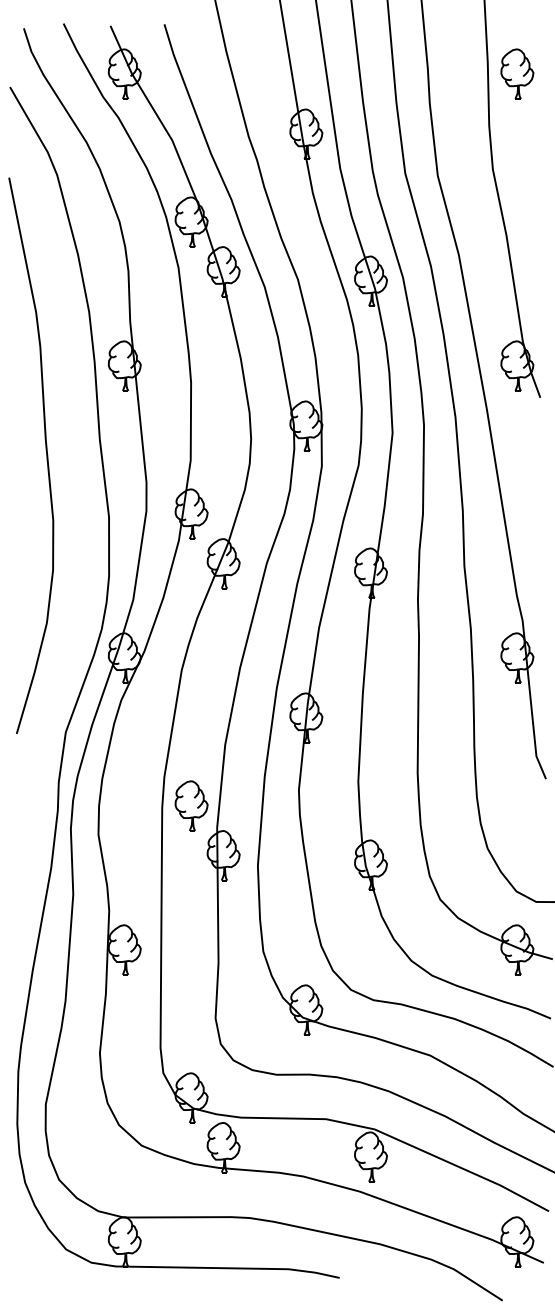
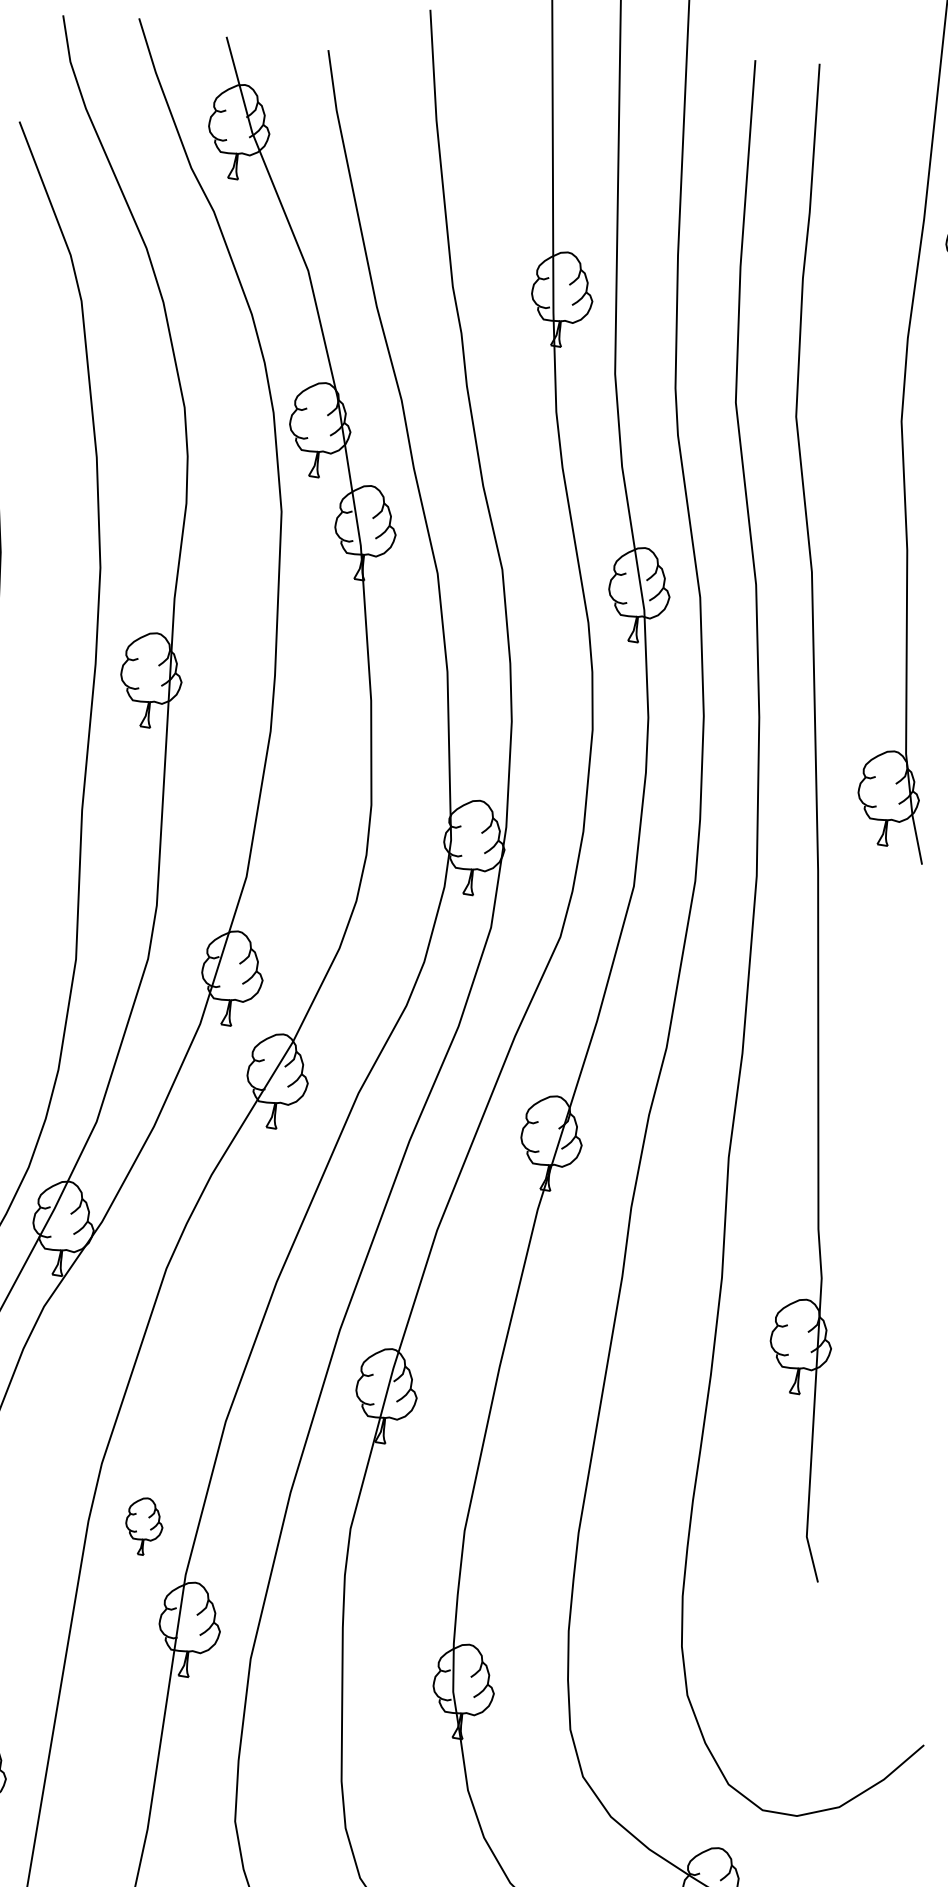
part: (191, 805) -> (144, 1525), size x0.6

